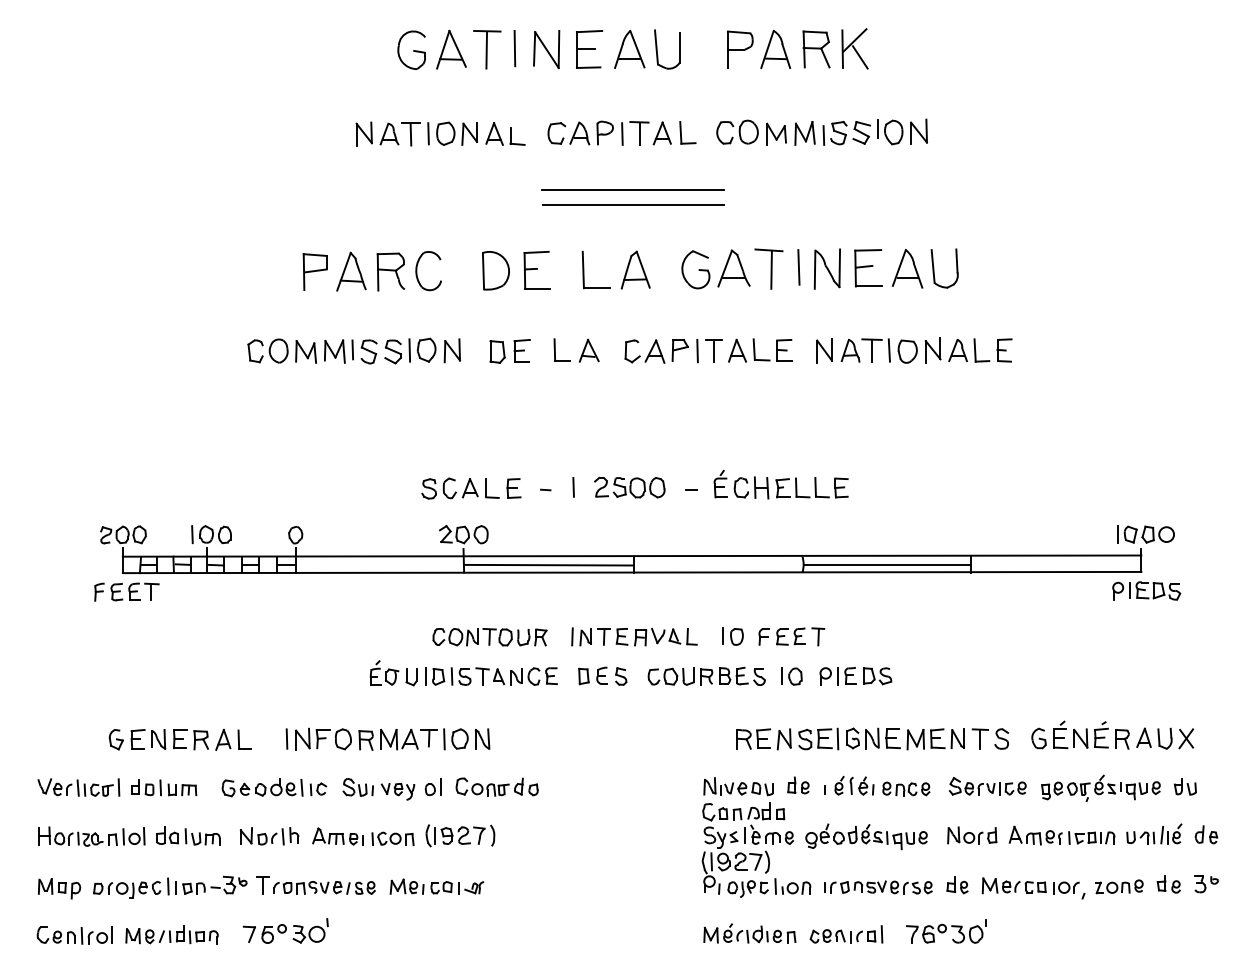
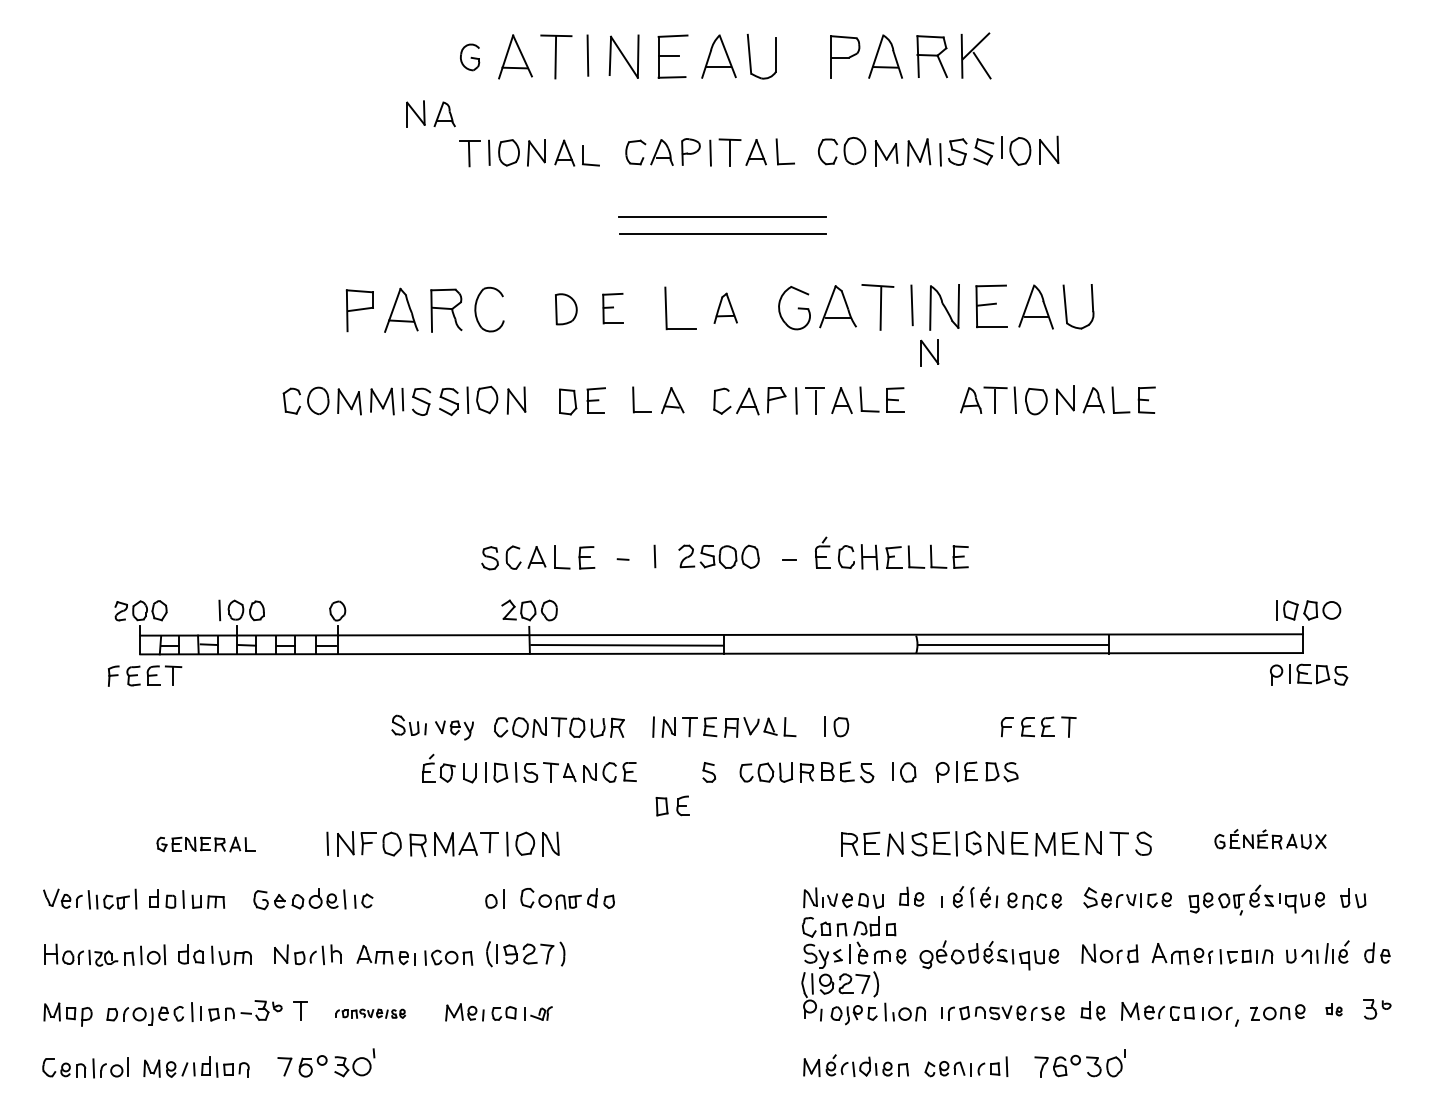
part: (411, 49) -> (469, 56), size x0.6
part: (377, 133) -> (431, 113), moved
part: (536, 269) -> (612, 307), size x0.7
part: (635, 269) -> (725, 307), size x0.7
part: (495, 270) -> (565, 308), size x0.7
part: (824, 350) -> (929, 352), moved
part: (791, 636) -> (1038, 726), moved
part: (592, 675) -> (671, 805), moved
part: (1112, 734) -> (1270, 838), size x0.6
part: (179, 739) -> (205, 844), size x0.6
part: (378, 789) -> (432, 727), moved
part: (1168, 884) -> (1333, 1009), size x0.6
part: (324, 887) -> (370, 1013), size x0.6

